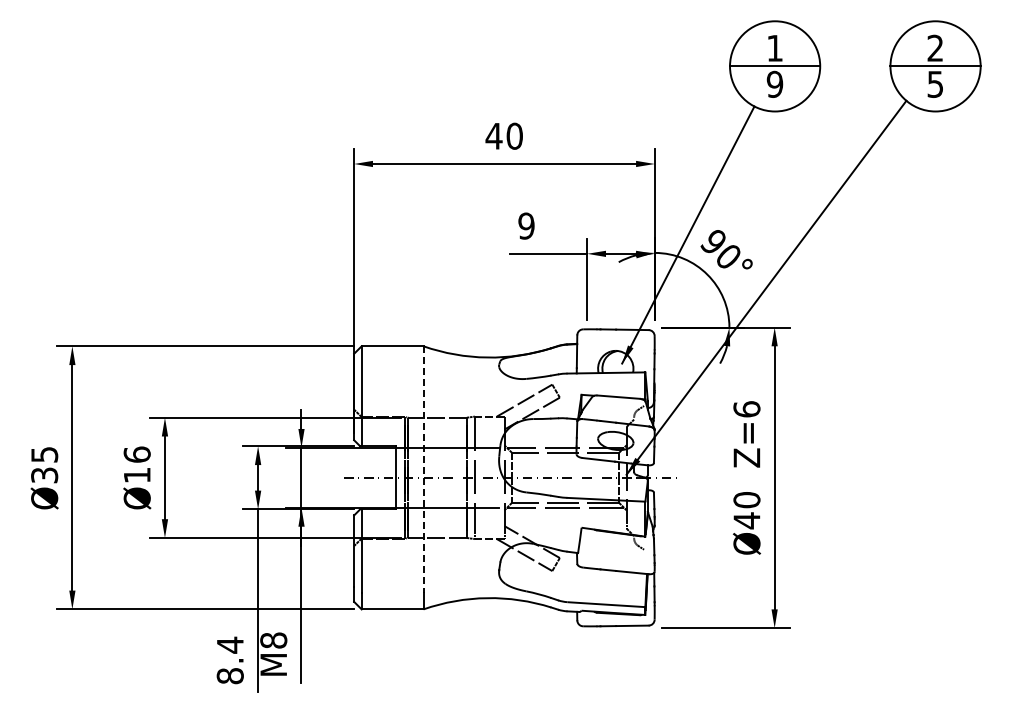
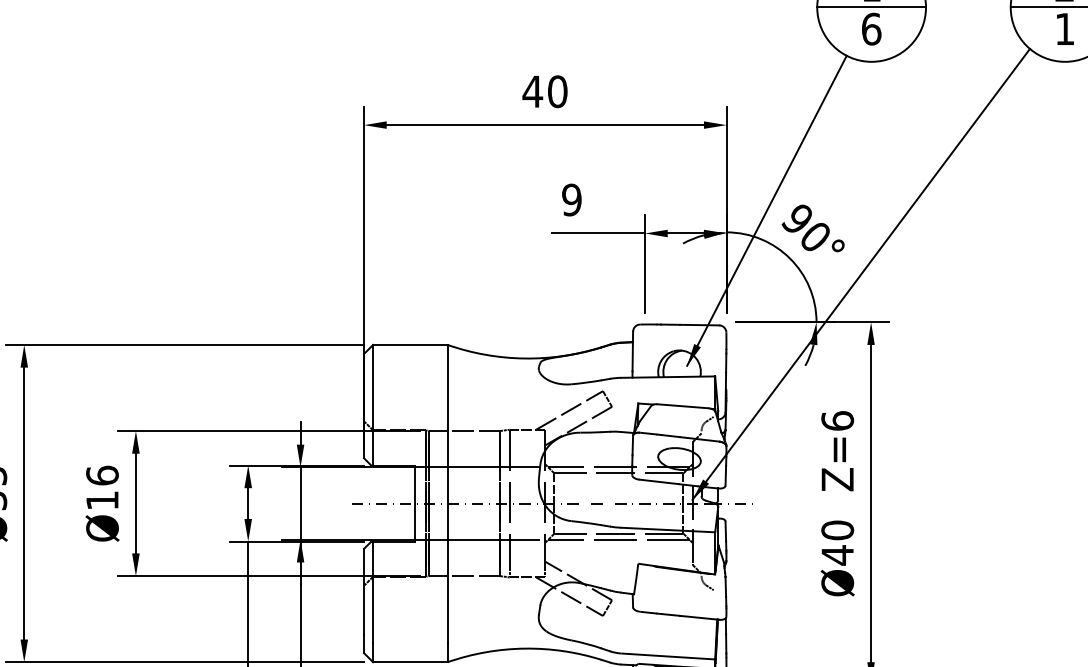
text: (774, 83) -> (870, 28), 9 -> 6
text: (934, 84) -> (1063, 29), 5 -> 1
line: (423, 470) -> (447, 494), dashed -> solid

